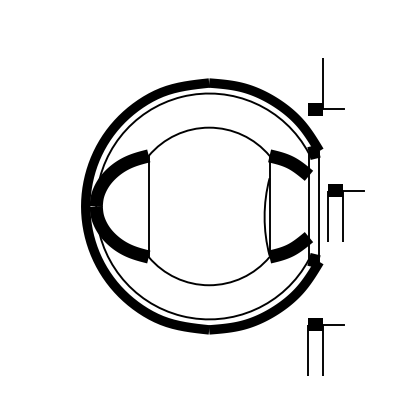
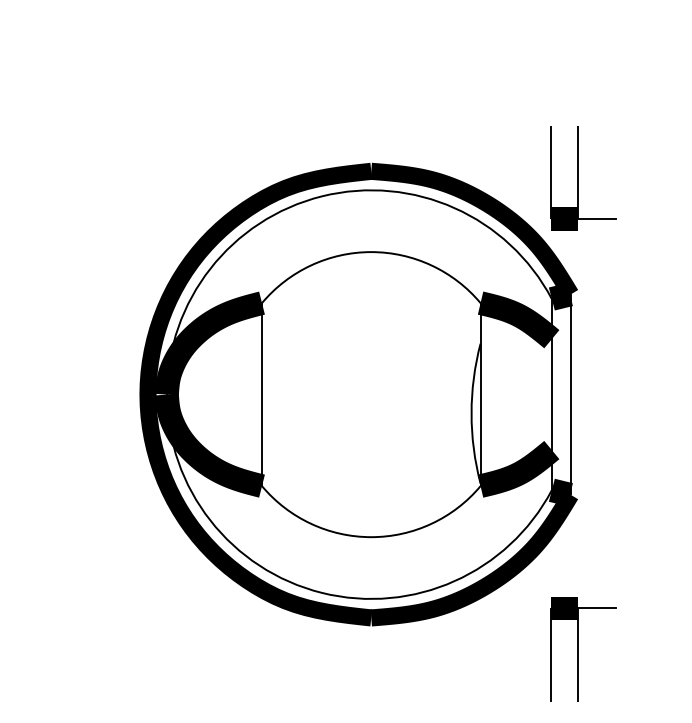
line: (308, 83) -> (550, 172), added
part: (345, 212) -> (617, 405), removed

